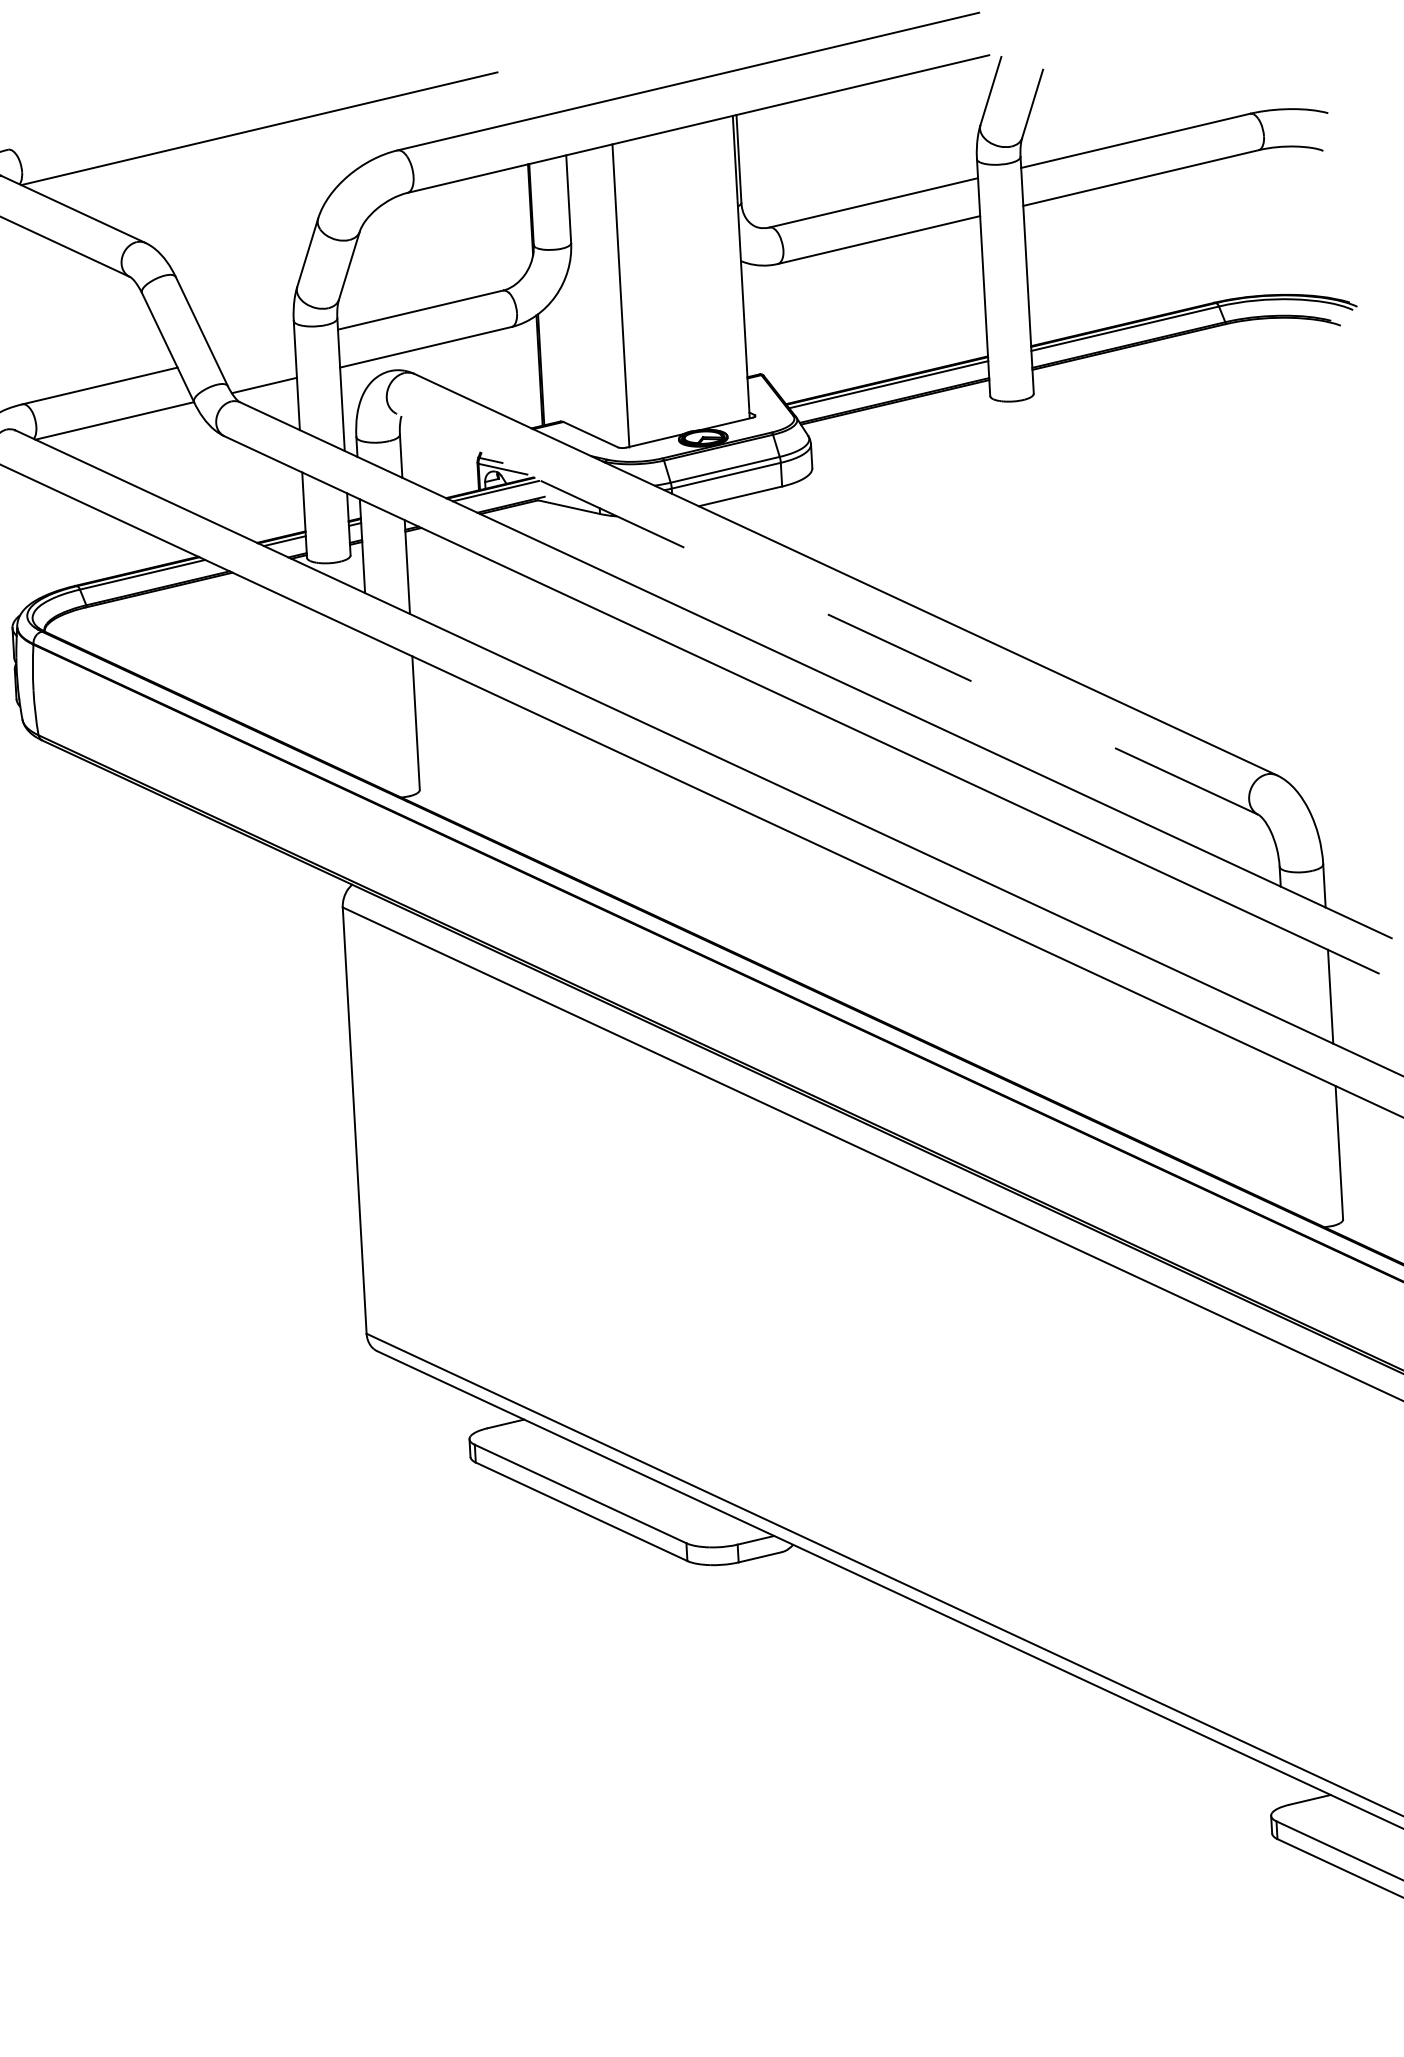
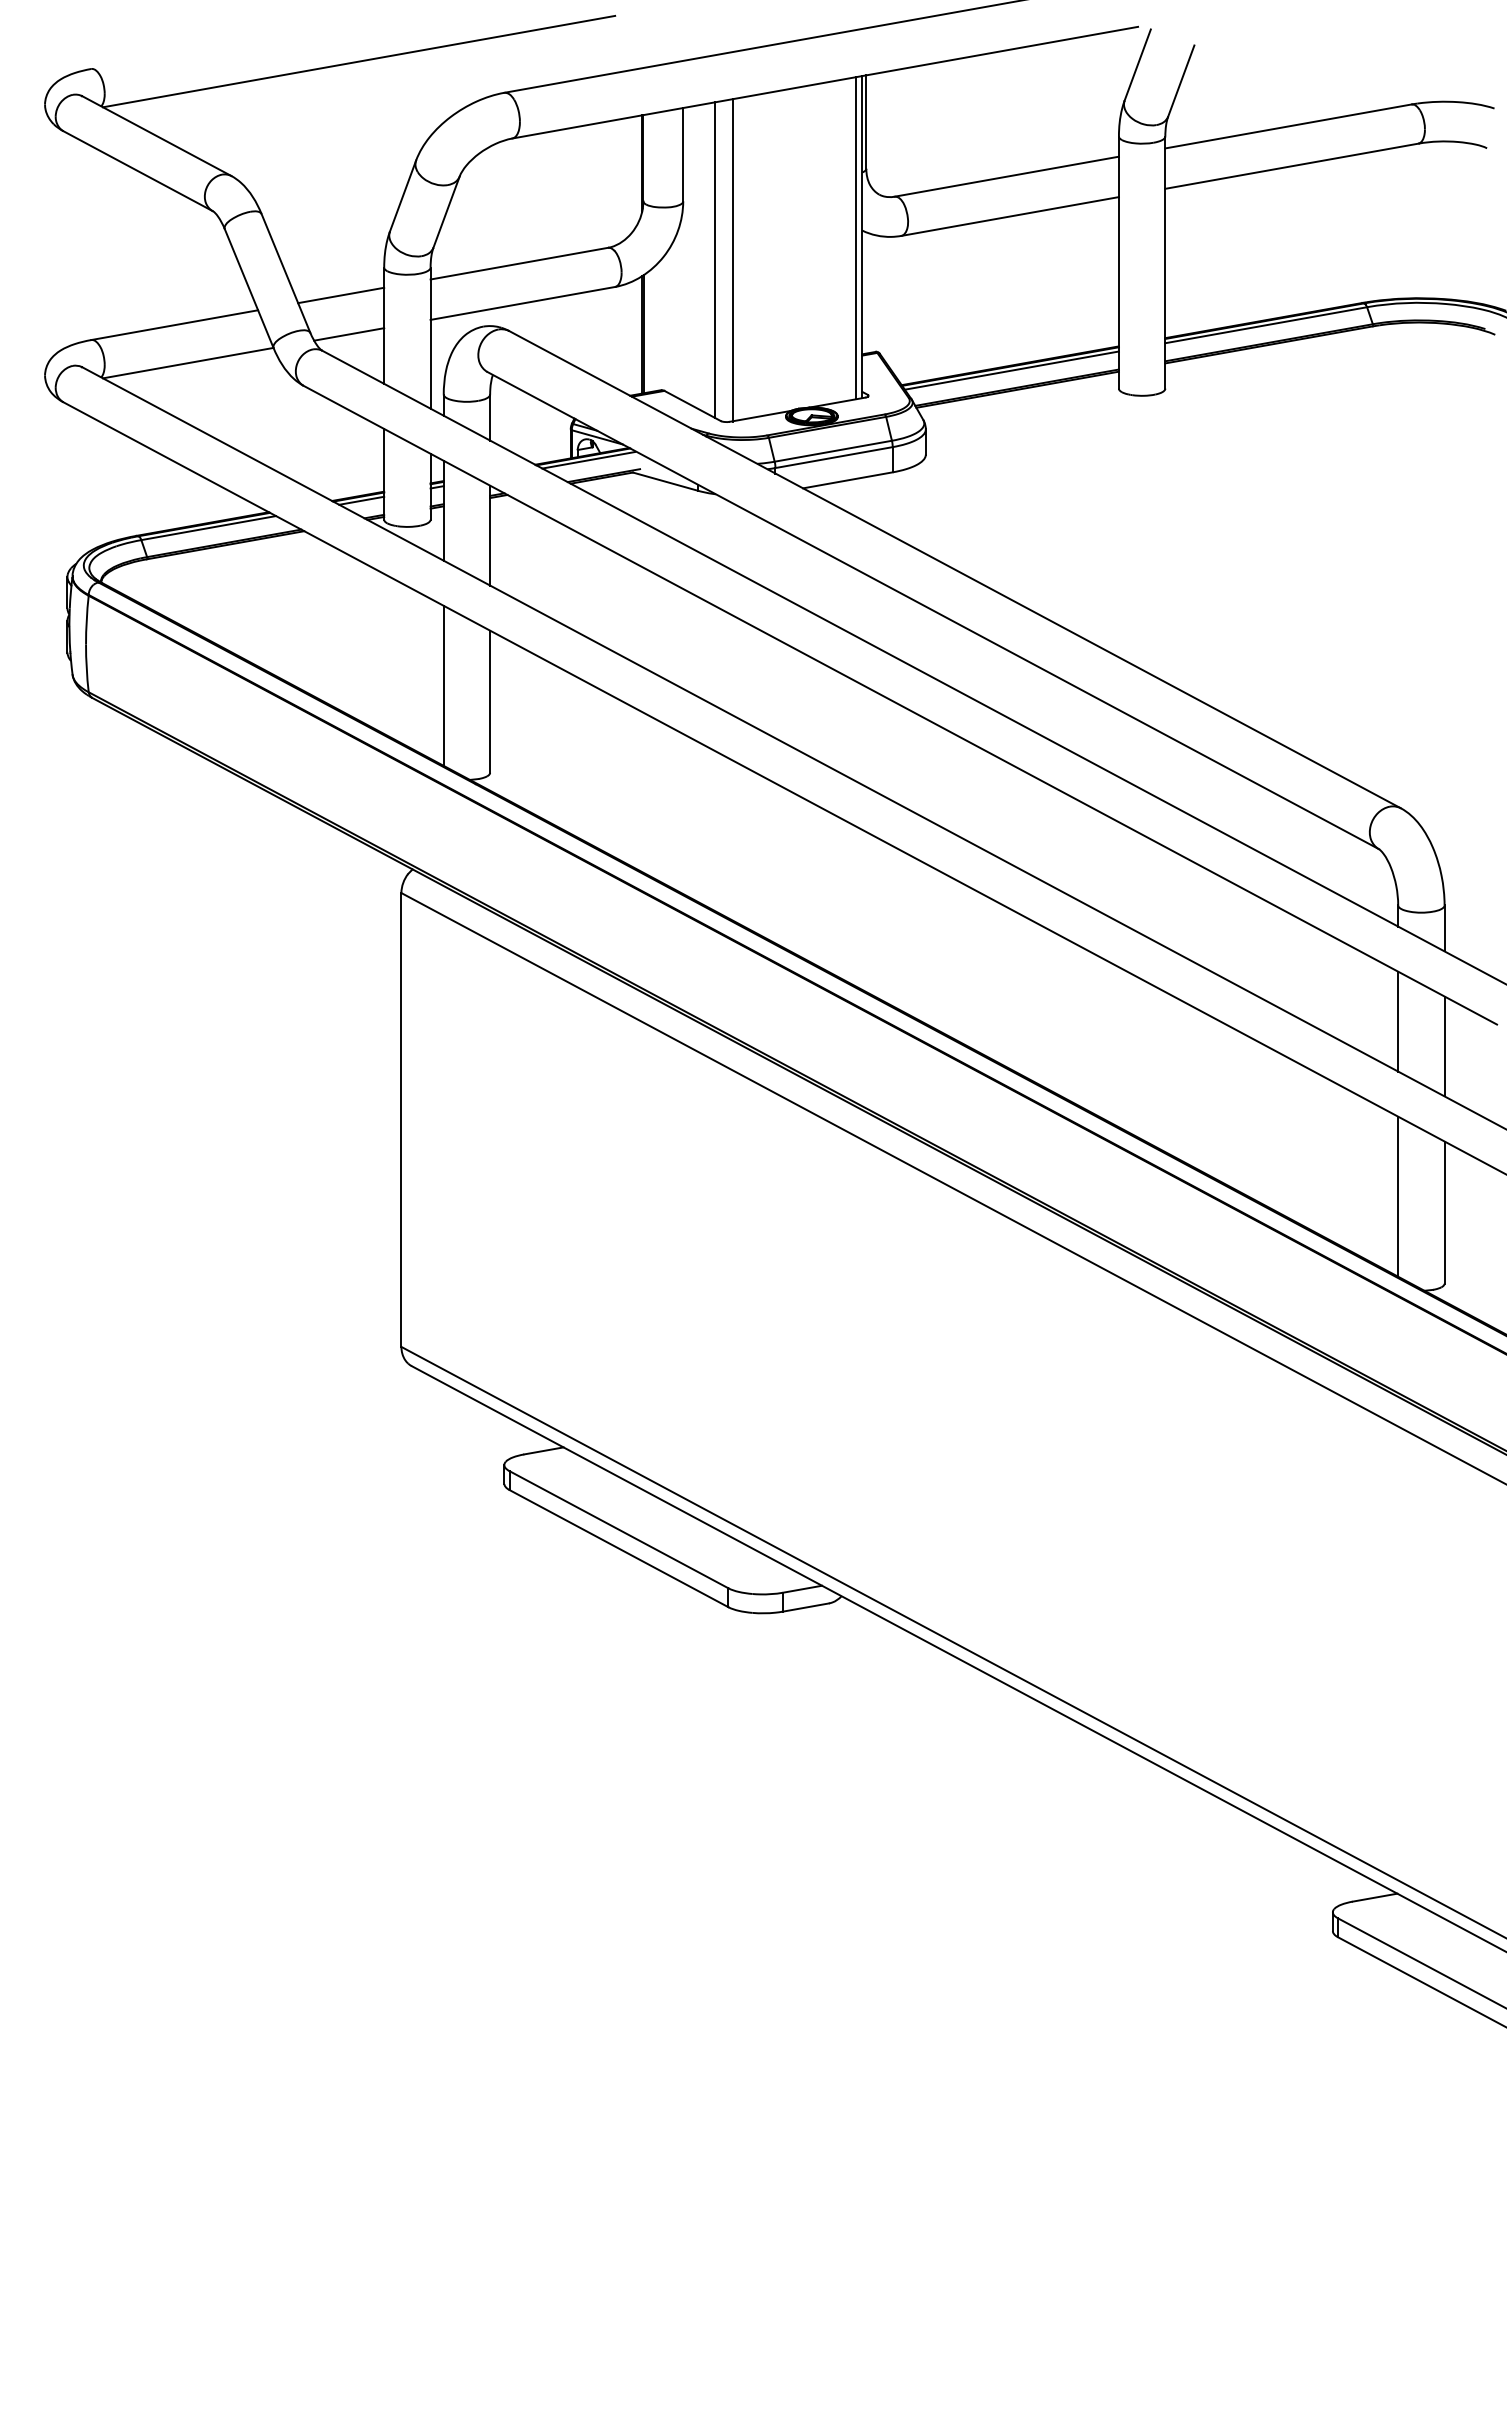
line: (734, 268) -> (855, 238), added
line: (603, 295) -> (714, 259), added
line: (255, 349) -> (341, 295), added
line: (827, 614) -> (933, 610), dashed -> solid
line: (371, 710) -> (443, 685), added
line: (1286, 975) -> (1398, 1021), added
line: (1295, 1140) -> (1398, 1196), added

